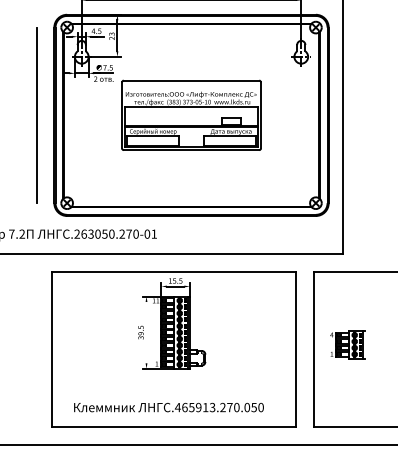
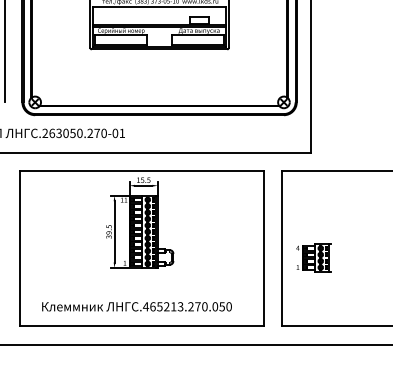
line: (146, 332) -> (114, 231), added
part: (347, 344) -> (313, 257), moved
text: (198, 407) -> (166, 306), .465913.270.050 -> .465213.270.050

